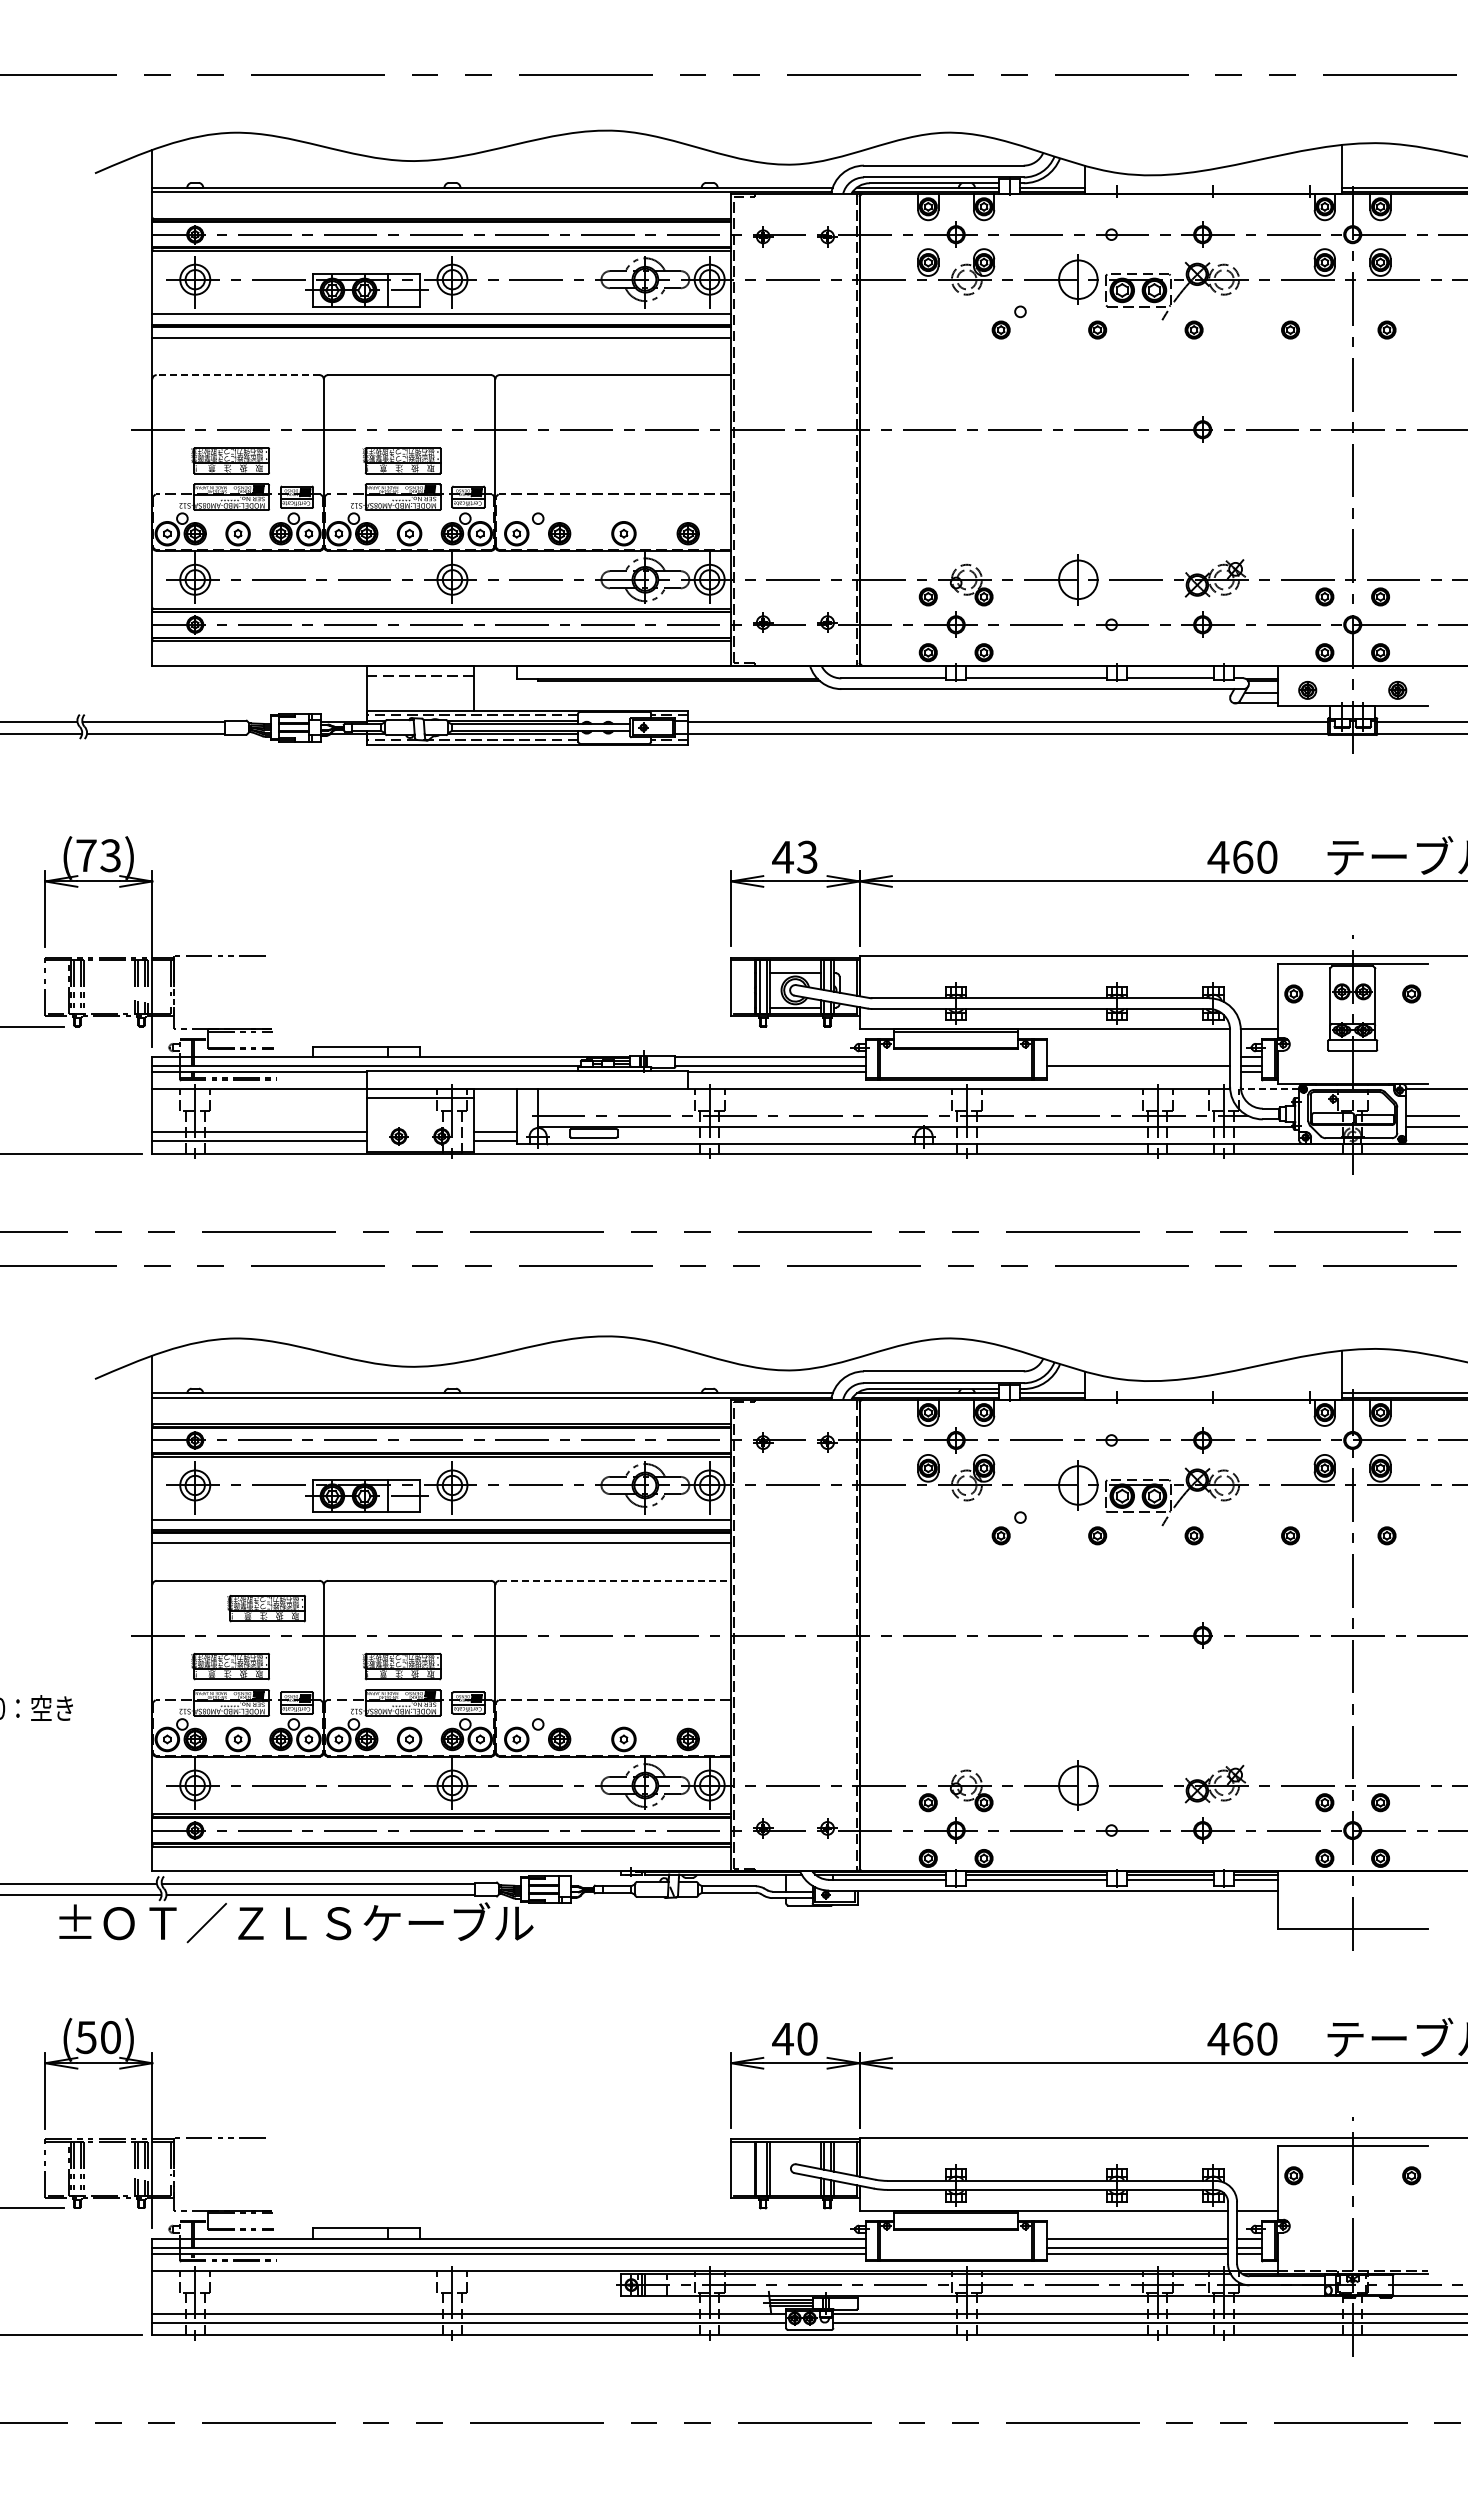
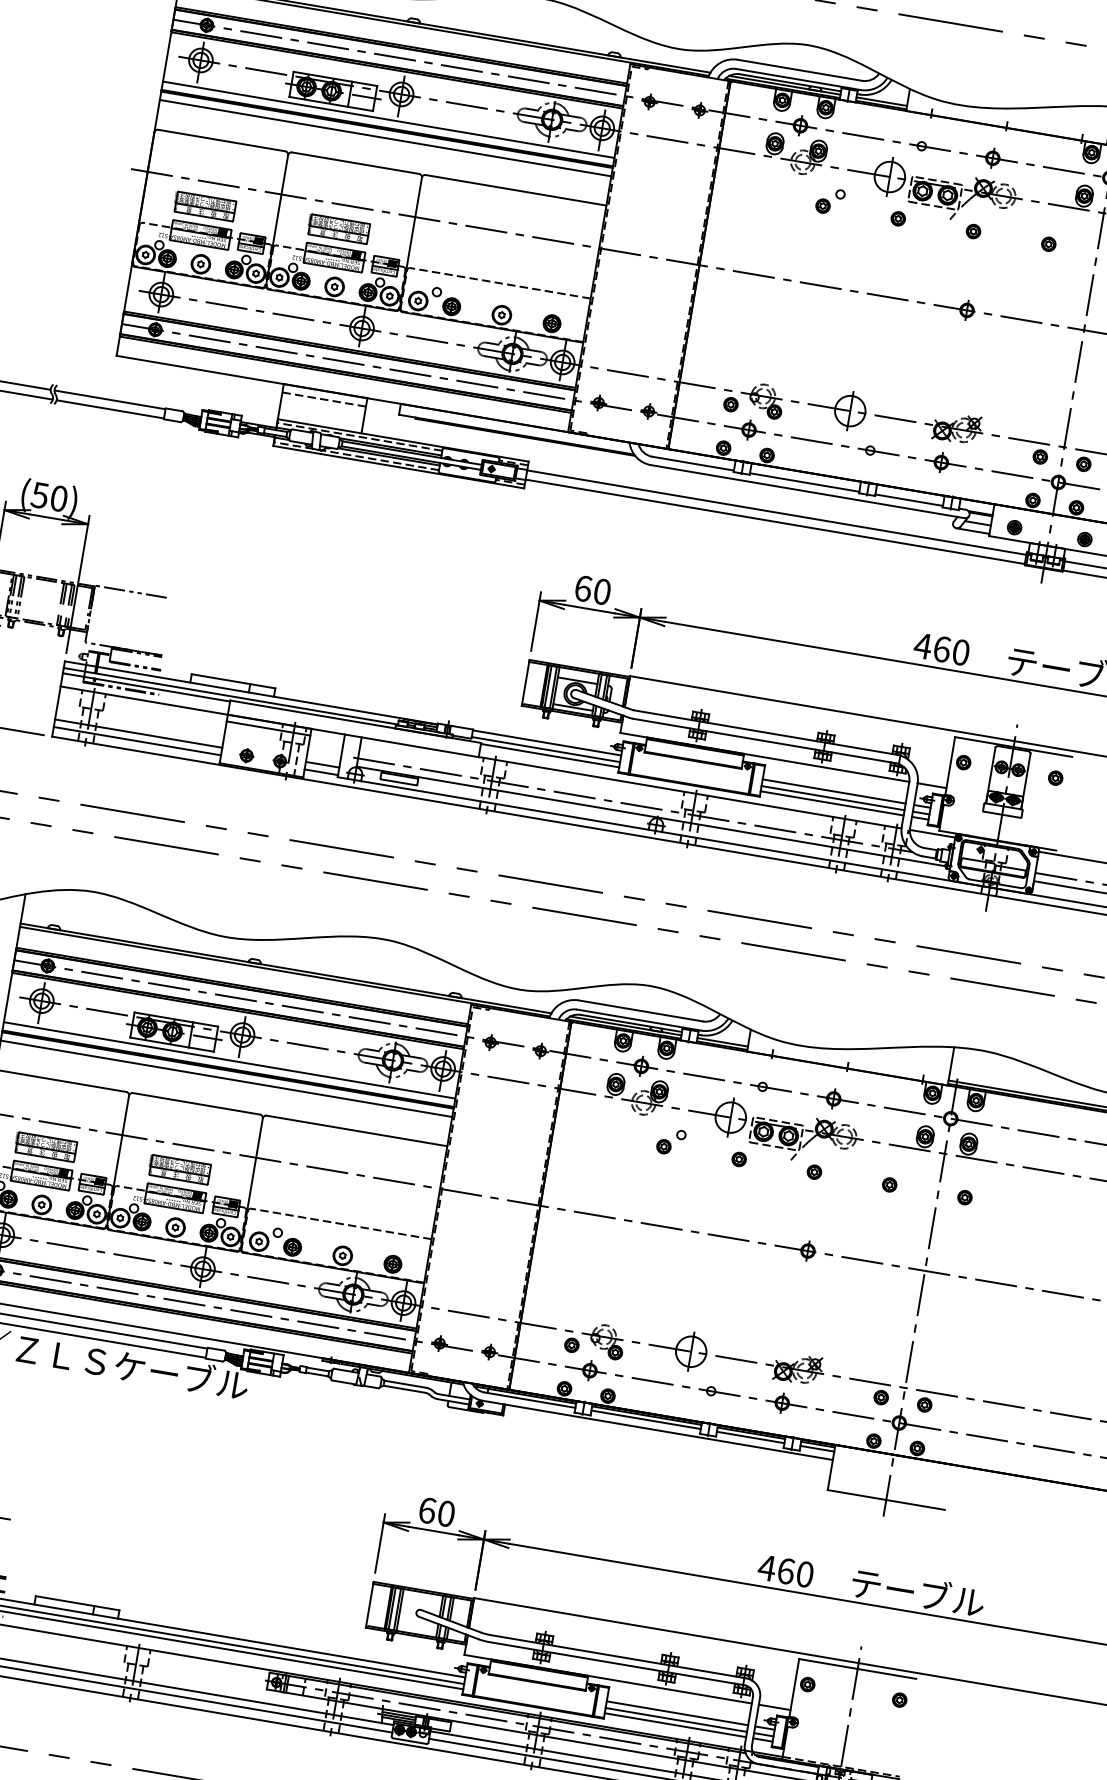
line: (237, 375) -> (221, 140), dashed -> solid
text: (97, 855) -> (48, 496), (73) -> (50)
text: (794, 856) -> (592, 589), 43 -> 60
line: (1138, 1057) -> (834, 791), added
line: (1138, 1072) -> (832, 803), added
line: (1269, 1089) -> (932, 833), dashed -> solid
line: (615, 1580) -> (357, 1130), dashed -> solid
part: (266, 1608) -> (81, 1106), removed
text: (782, 2038) -> (427, 1510), 40 -> 60
line: (759, 2168) -> (391, 1608), added

